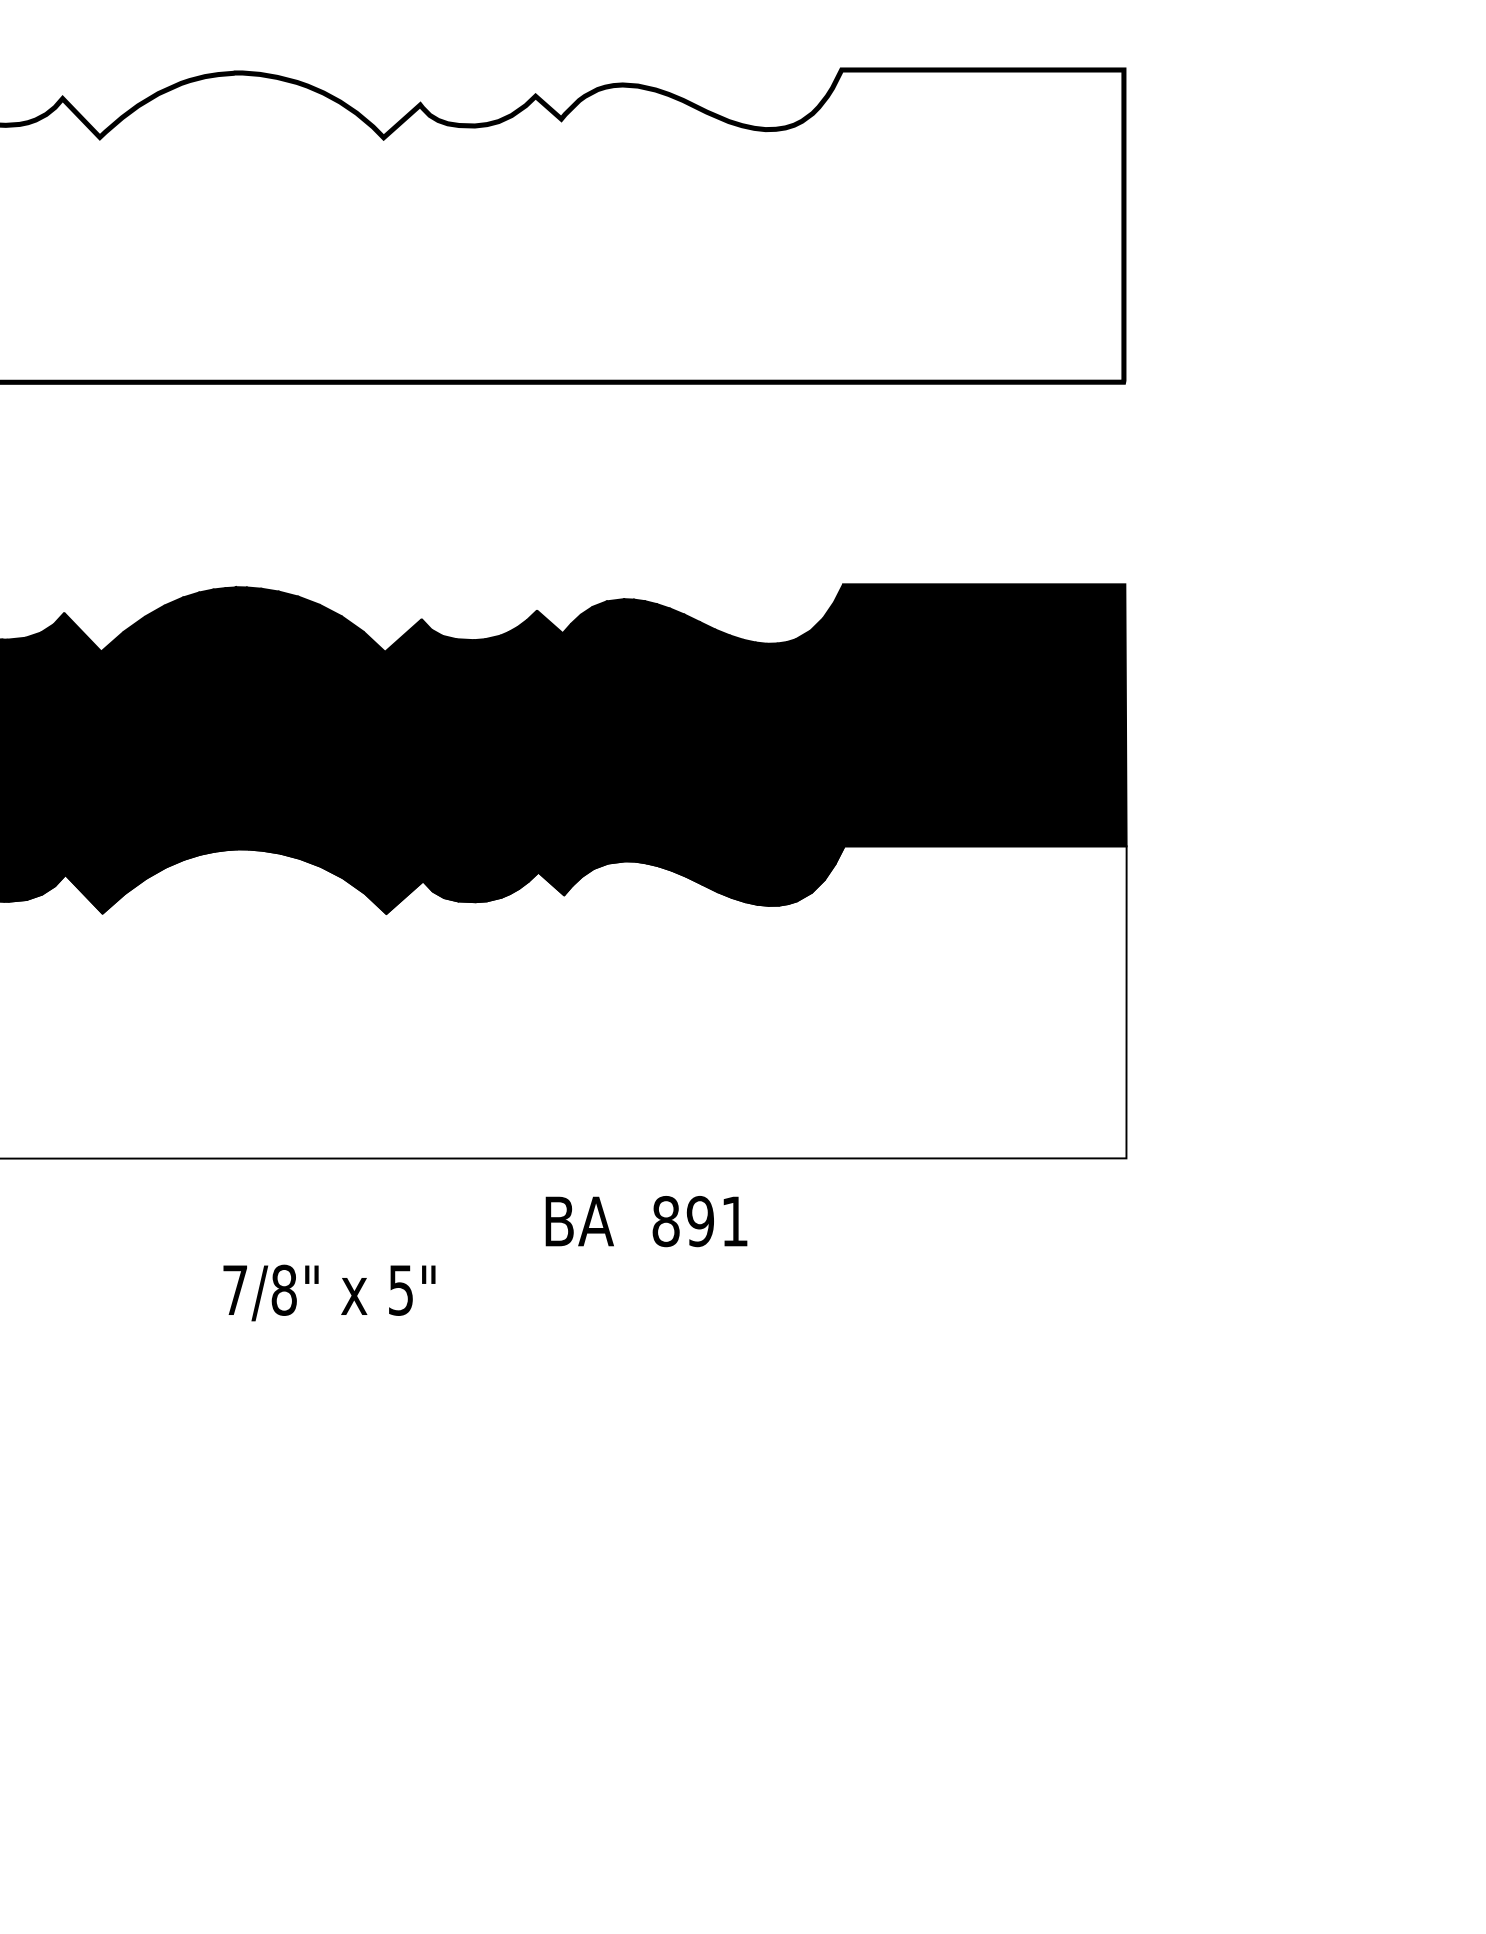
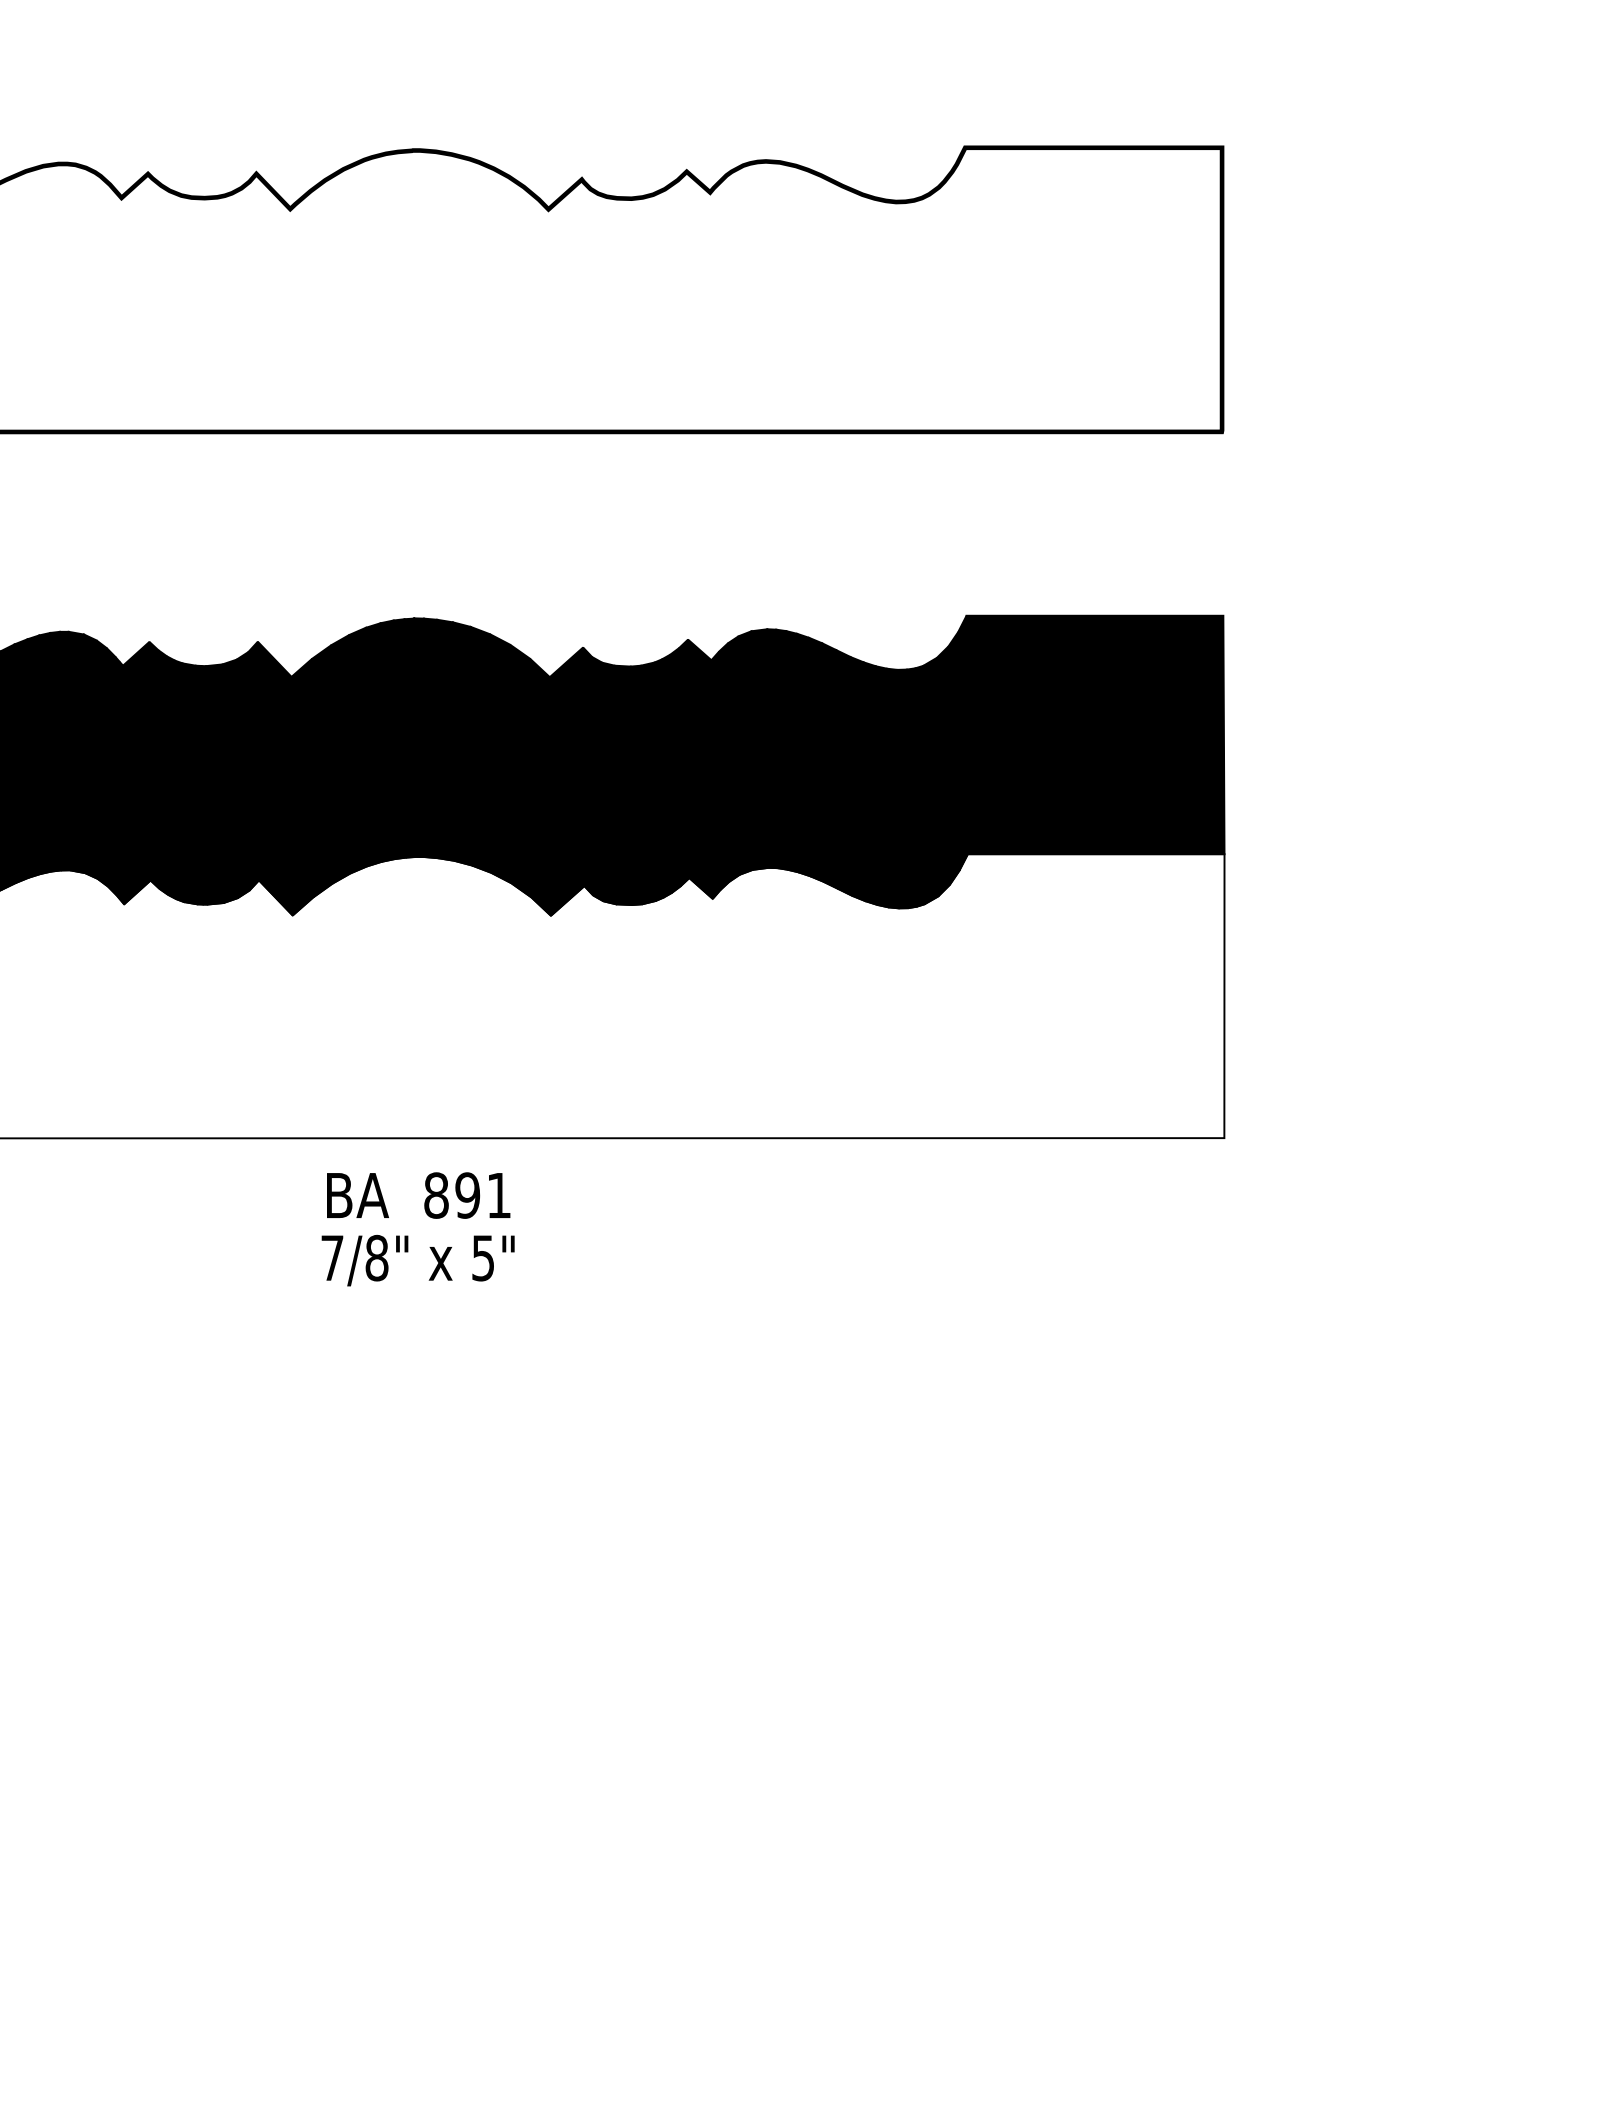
text: (646, 1221) -> (418, 1195), moved
text: (328, 1292) -> (417, 1260), moved

